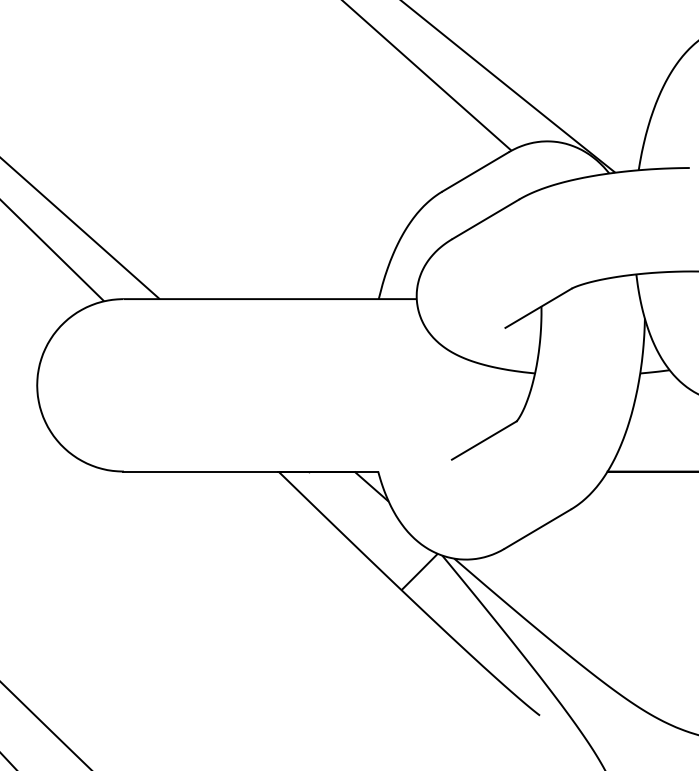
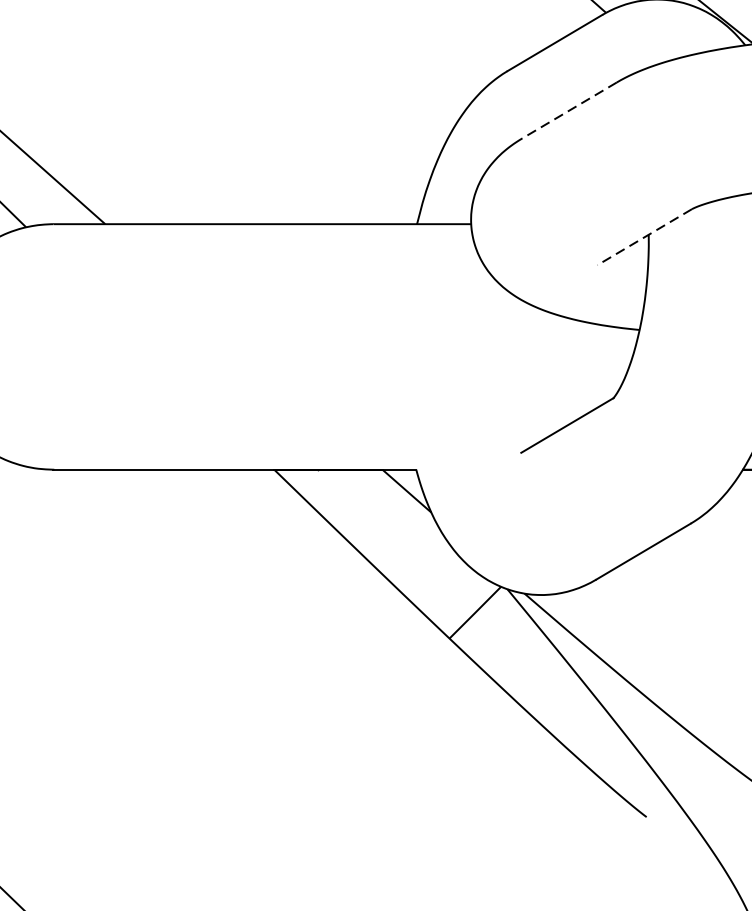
line: (485, 219) -> (569, 110), solid -> dashed
line: (538, 308) -> (644, 237), solid -> dashed

